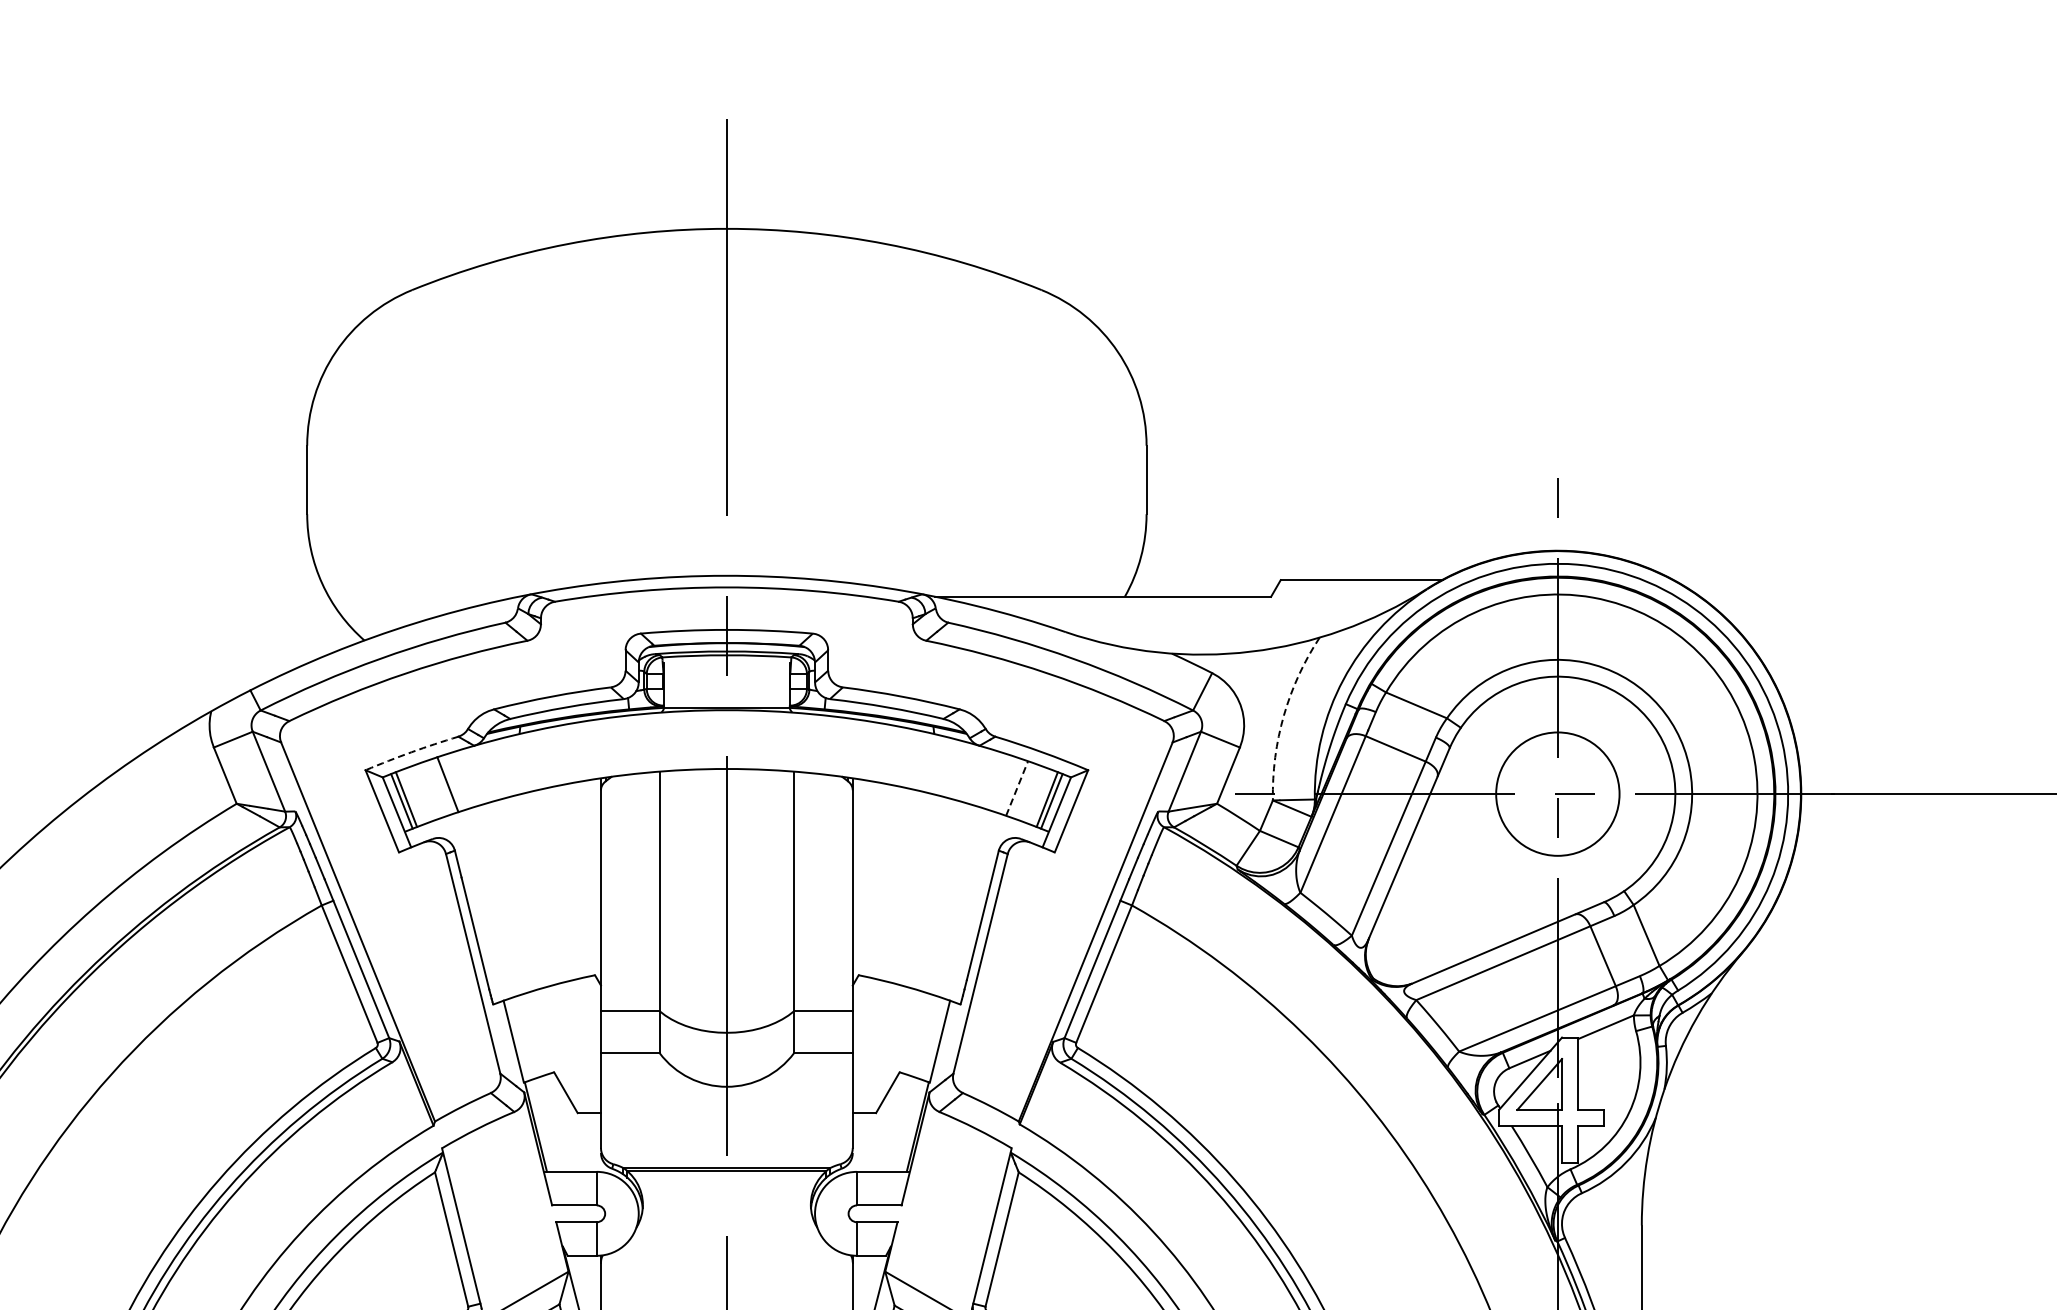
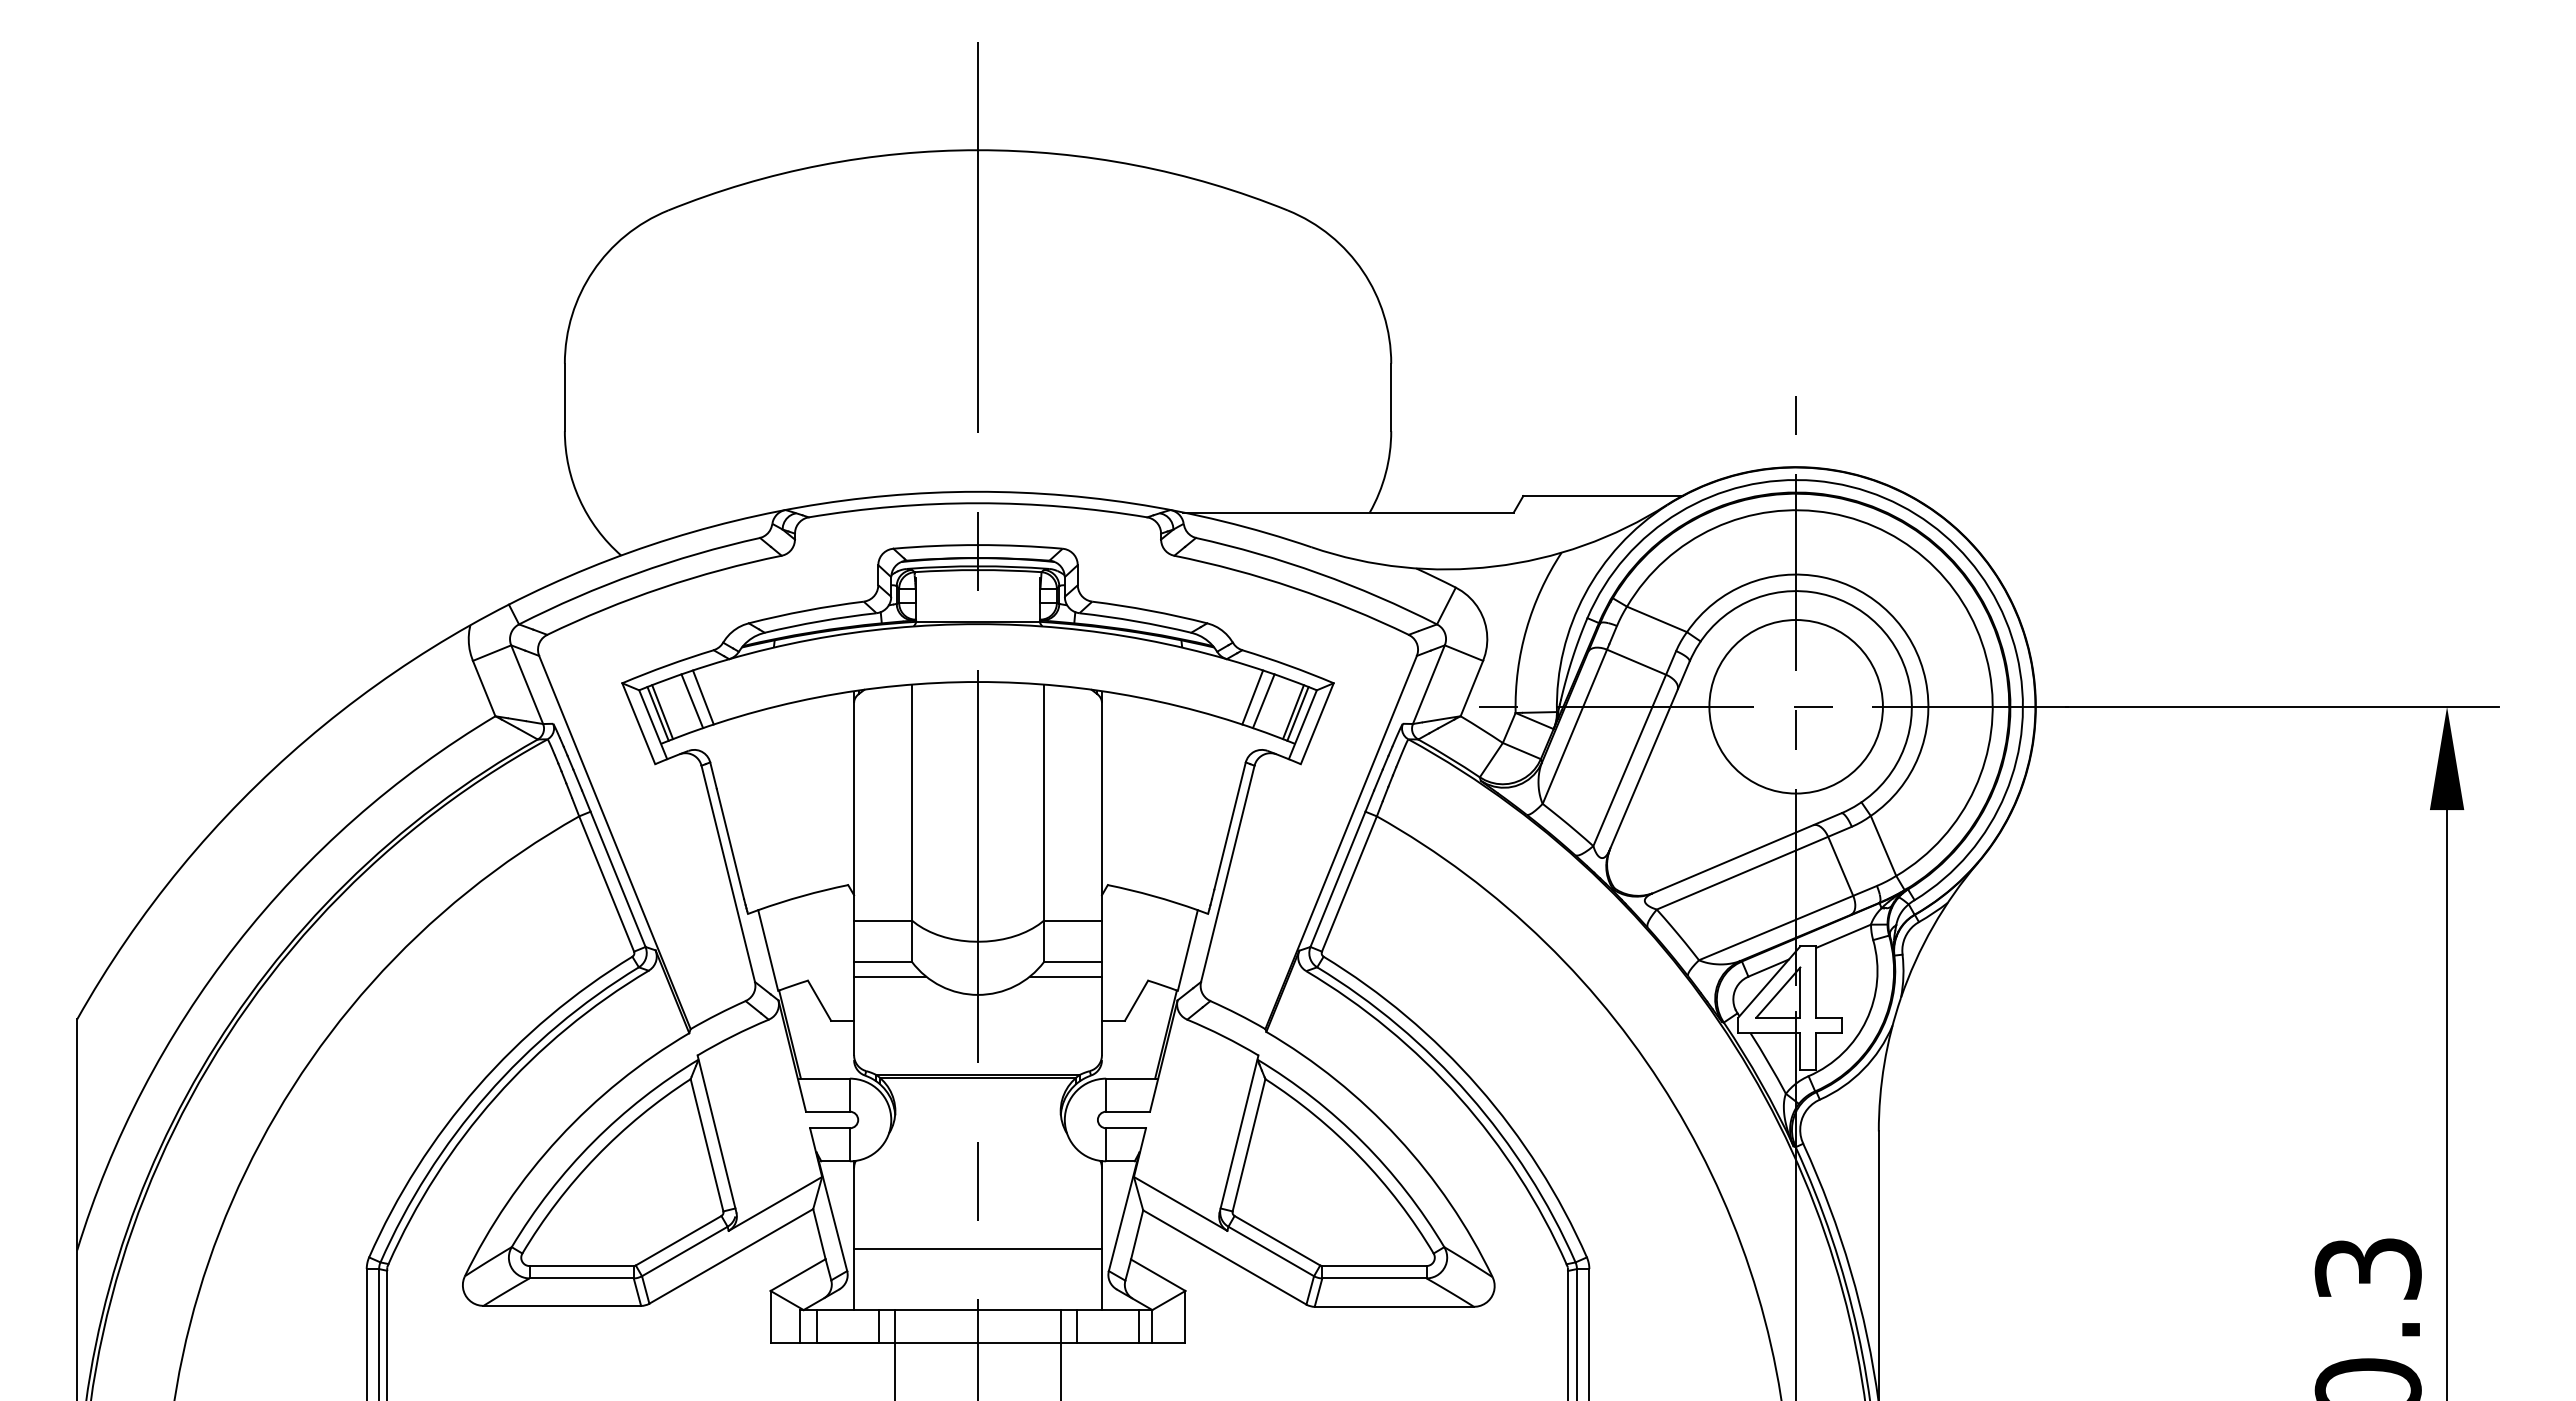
arc: (1283, 715) -> (1526, 629), dashed -> solid
arc: (411, 752) -> (667, 665), dashed -> solid
line: (1005, 784) -> (1252, 697), added
line: (436, 788) -> (692, 701), added
line: (1016, 788) -> (1263, 701), dashed -> solid
circle: (1557, 793) -> (1795, 706), size x1.43
line: (637, 1068) -> (890, 976), added
line: (815, 1068) -> (1065, 976), added

